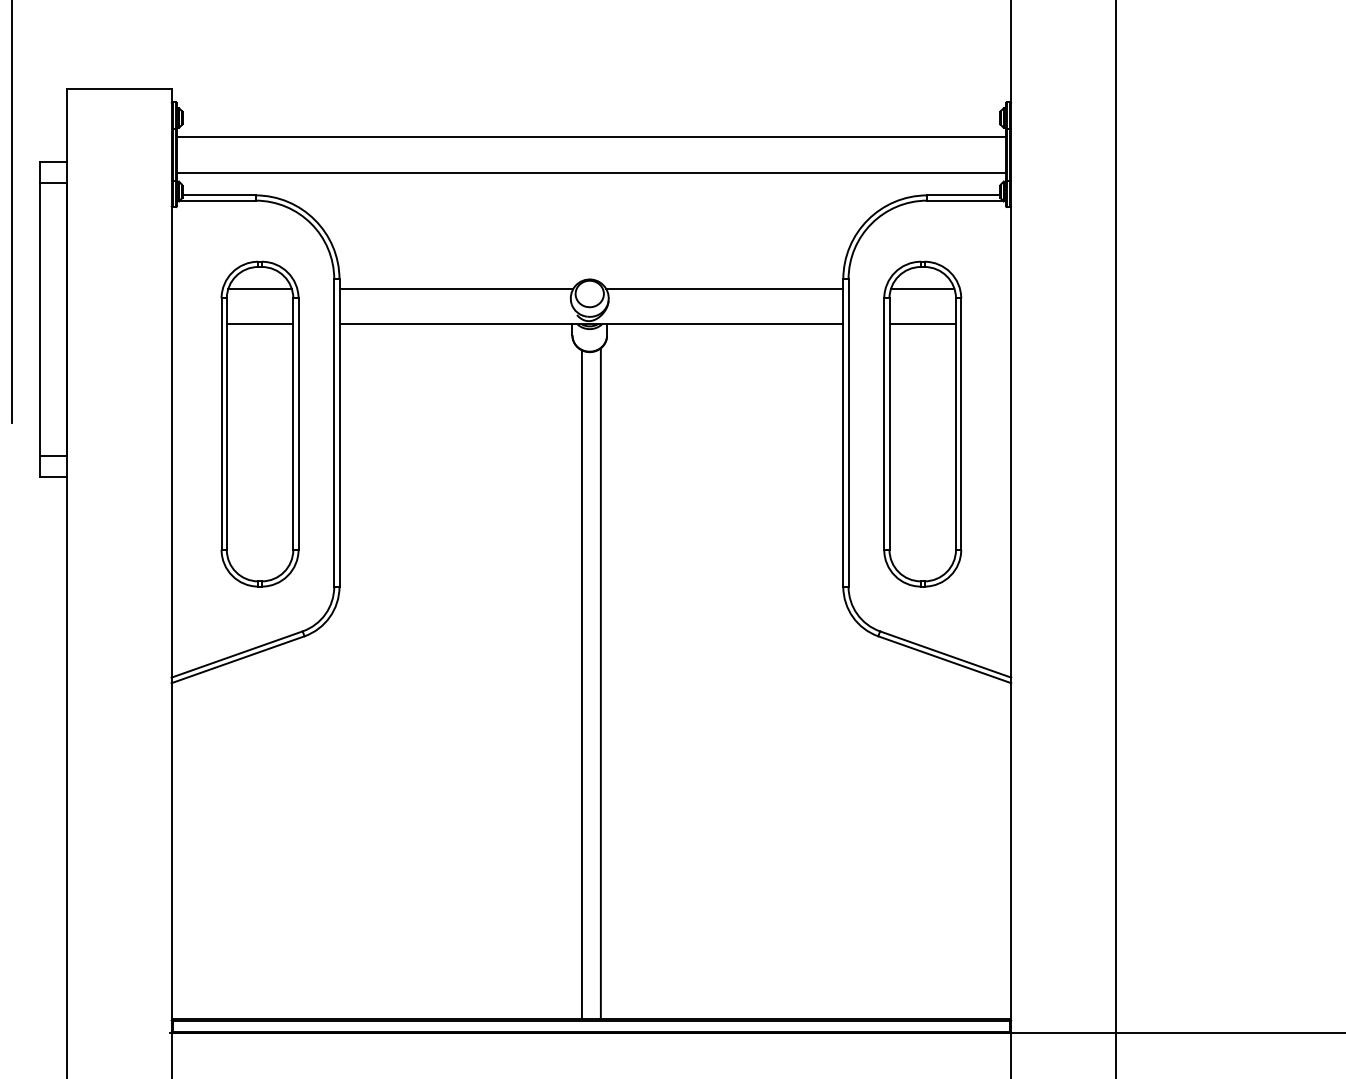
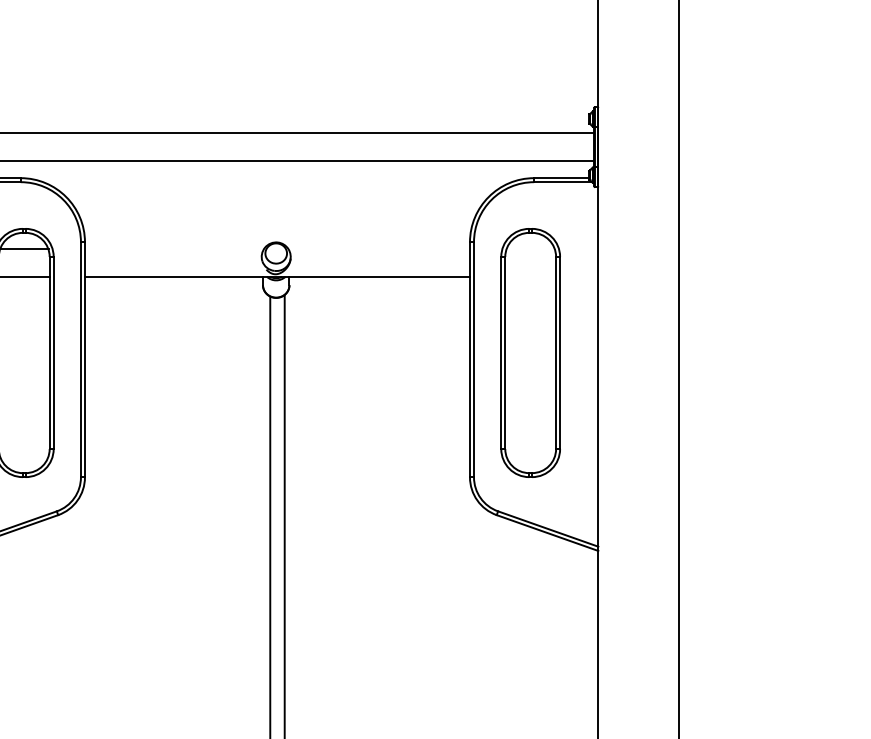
line: (456, 288) -> (174, 249), removed
line: (724, 288) -> (379, 249), removed
line: (922, 288) -> (530, 249), removed
line: (922, 324) -> (530, 276), removed

